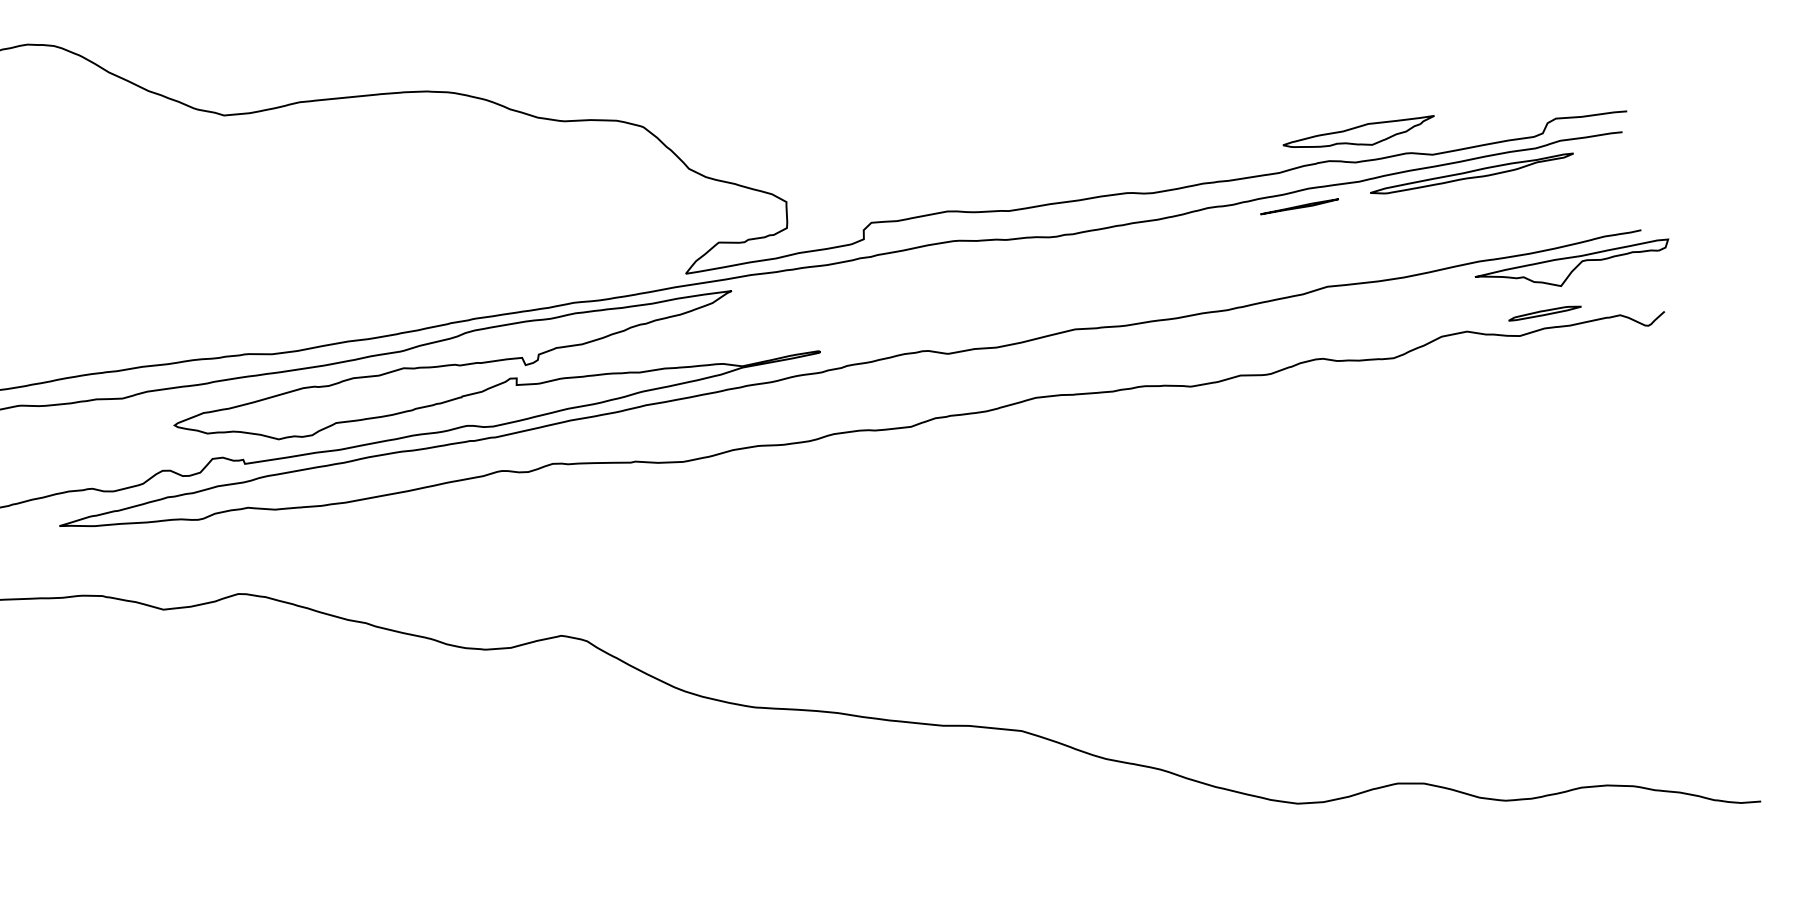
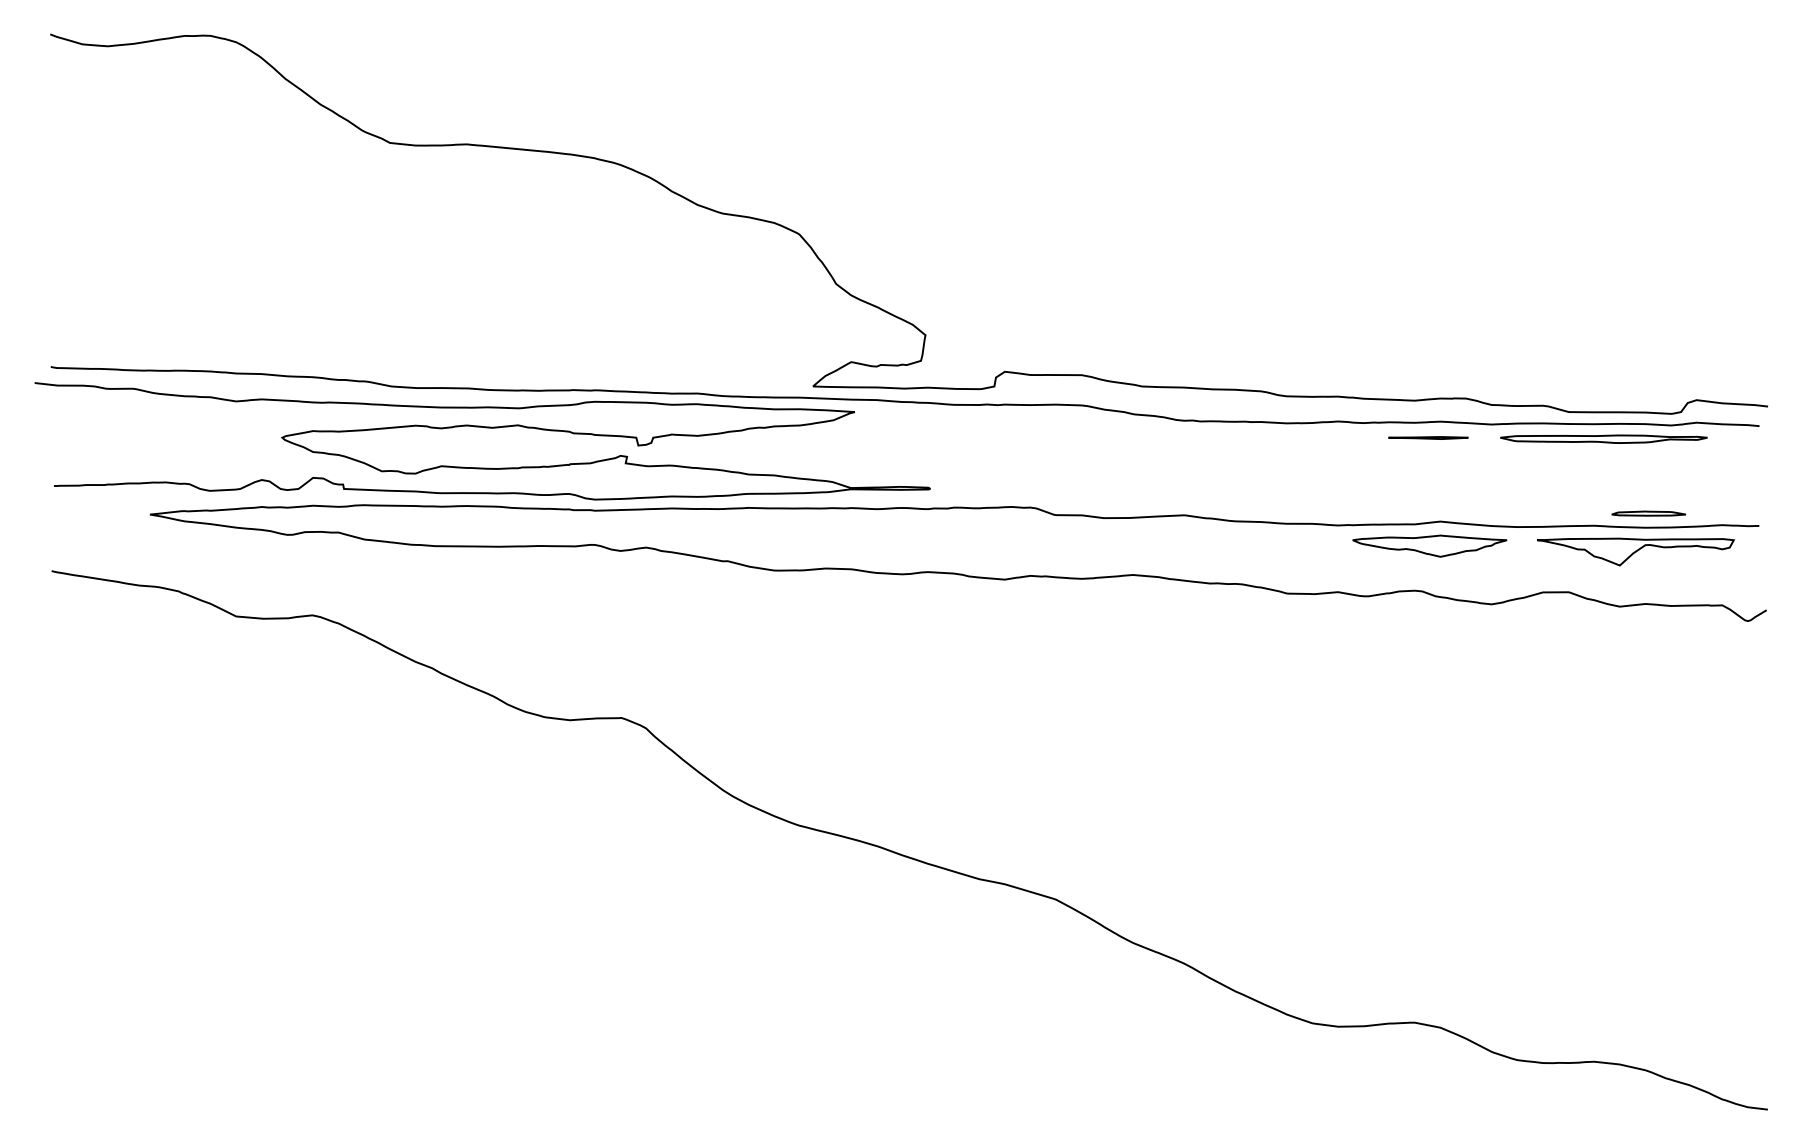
part: (1359, 135) -> (1429, 545), moved
part: (1574, 269) -> (1636, 551), moved
part: (1544, 312) -> (1648, 513), moved

